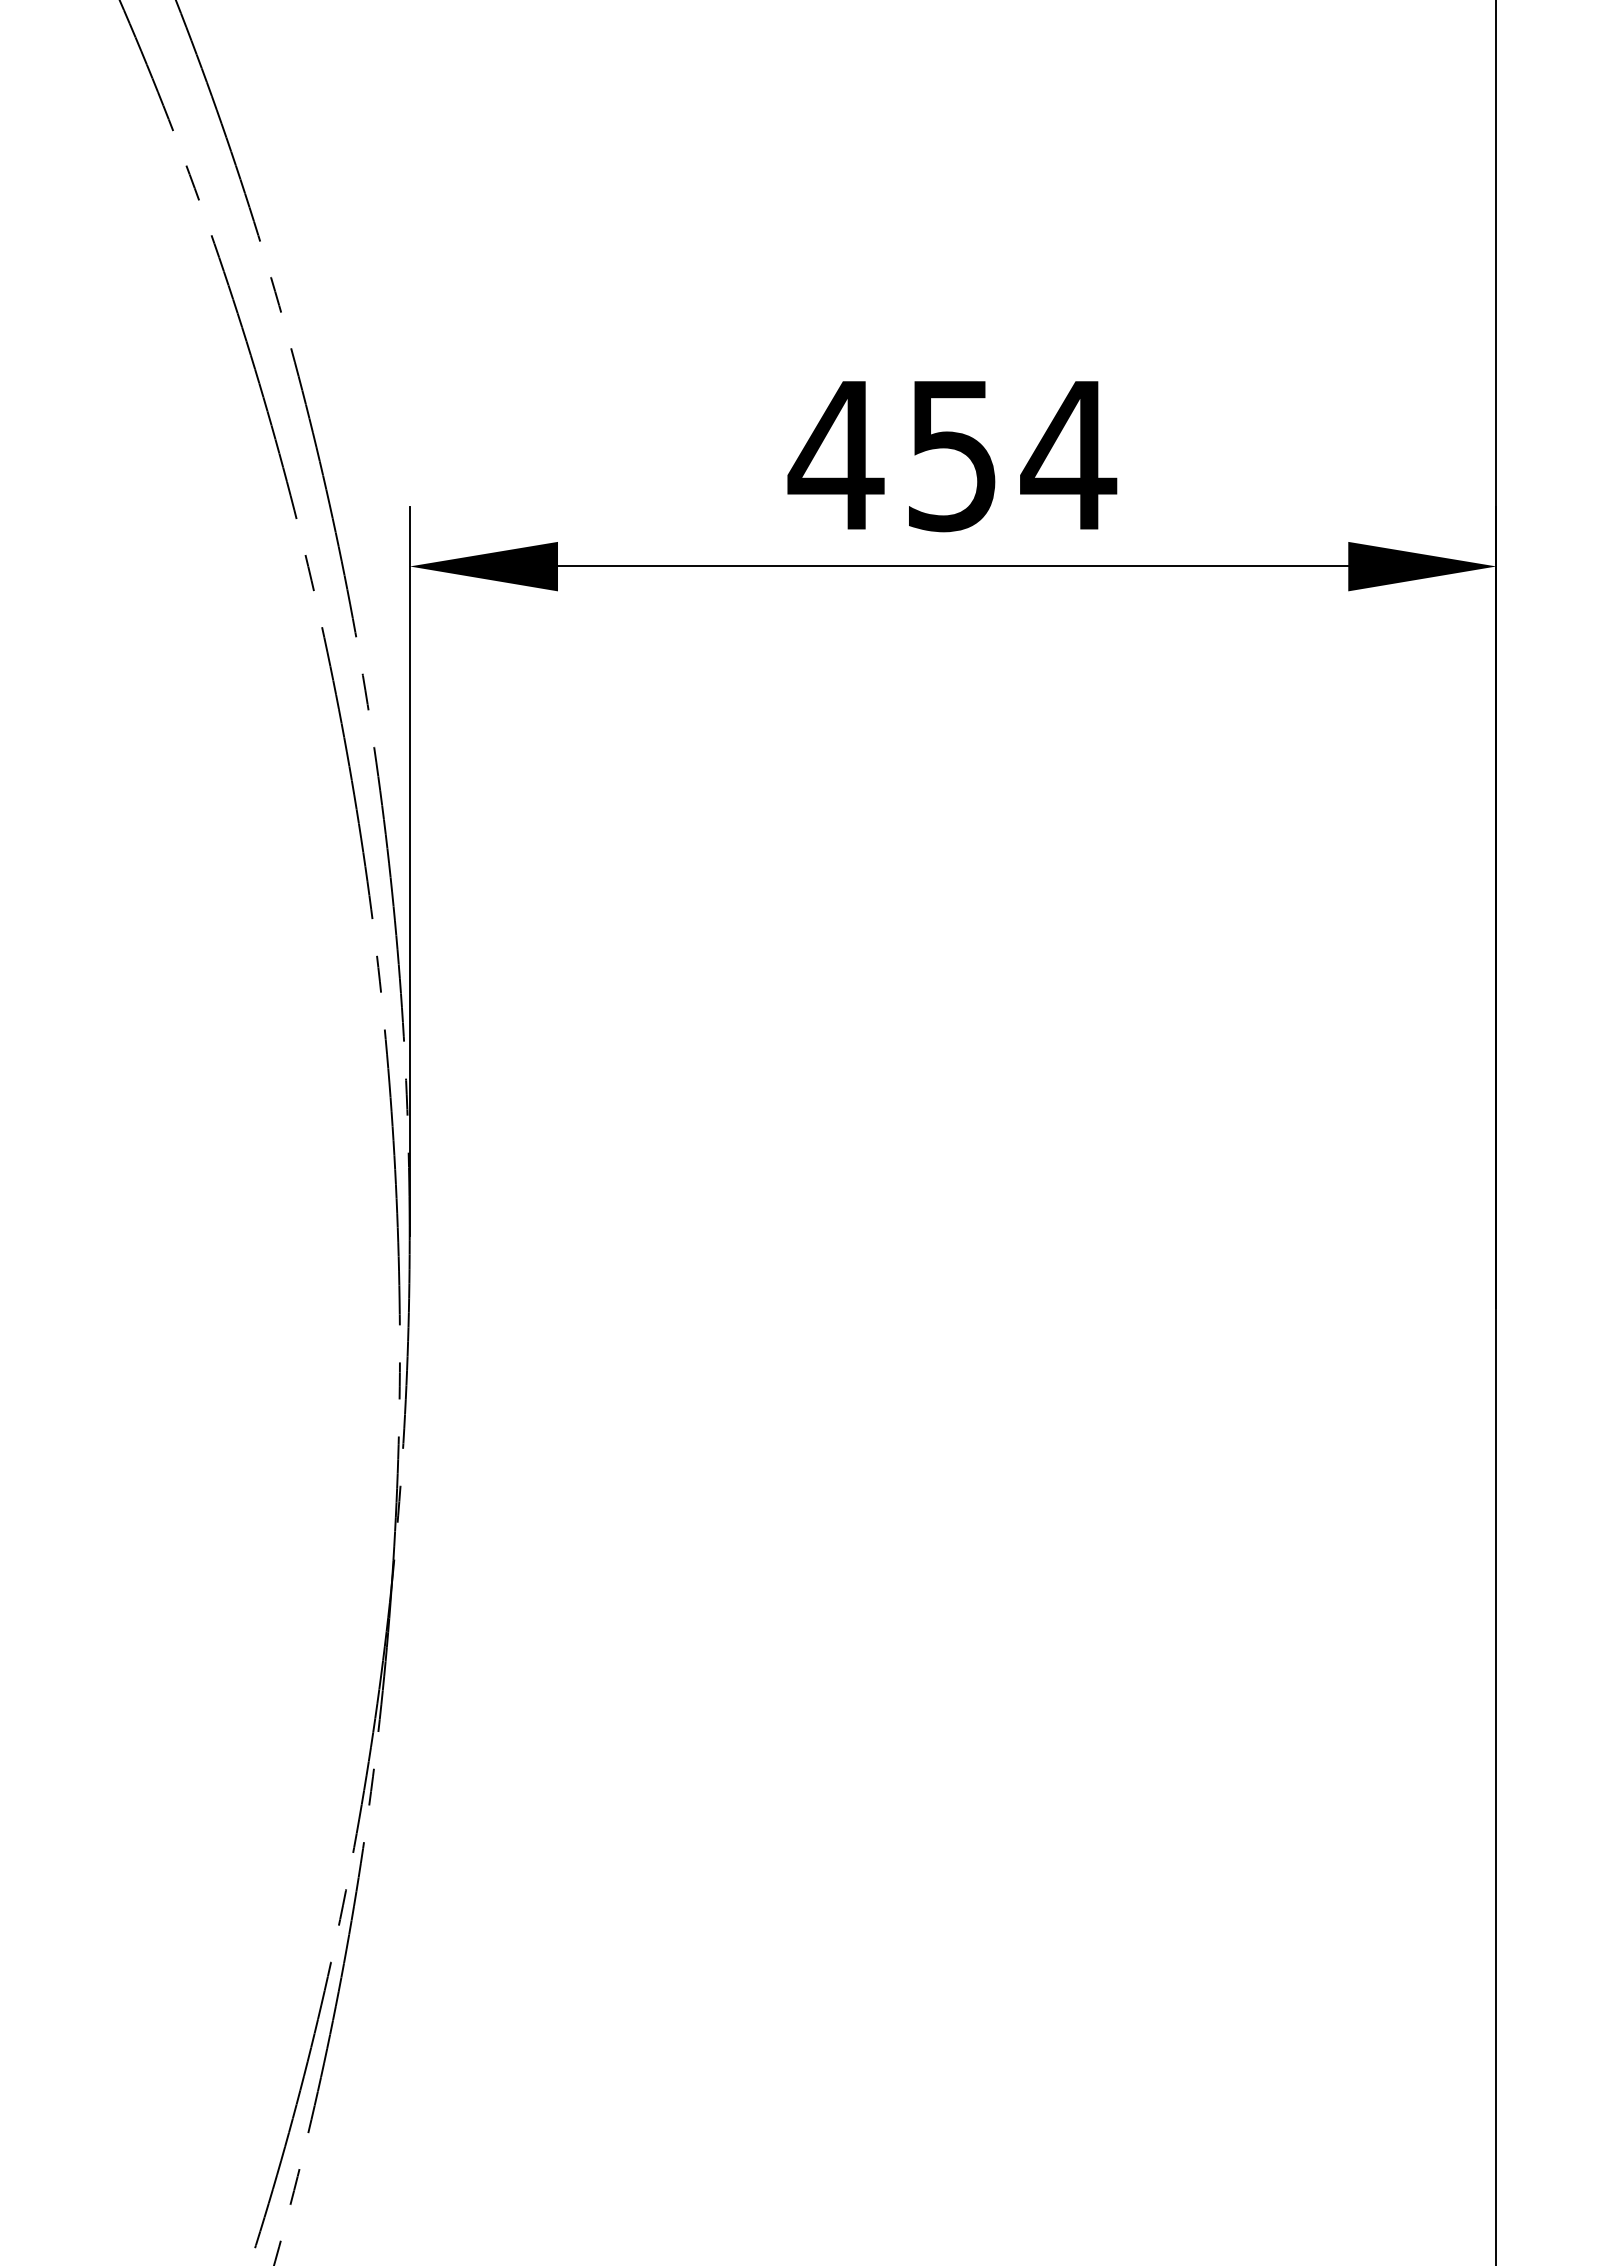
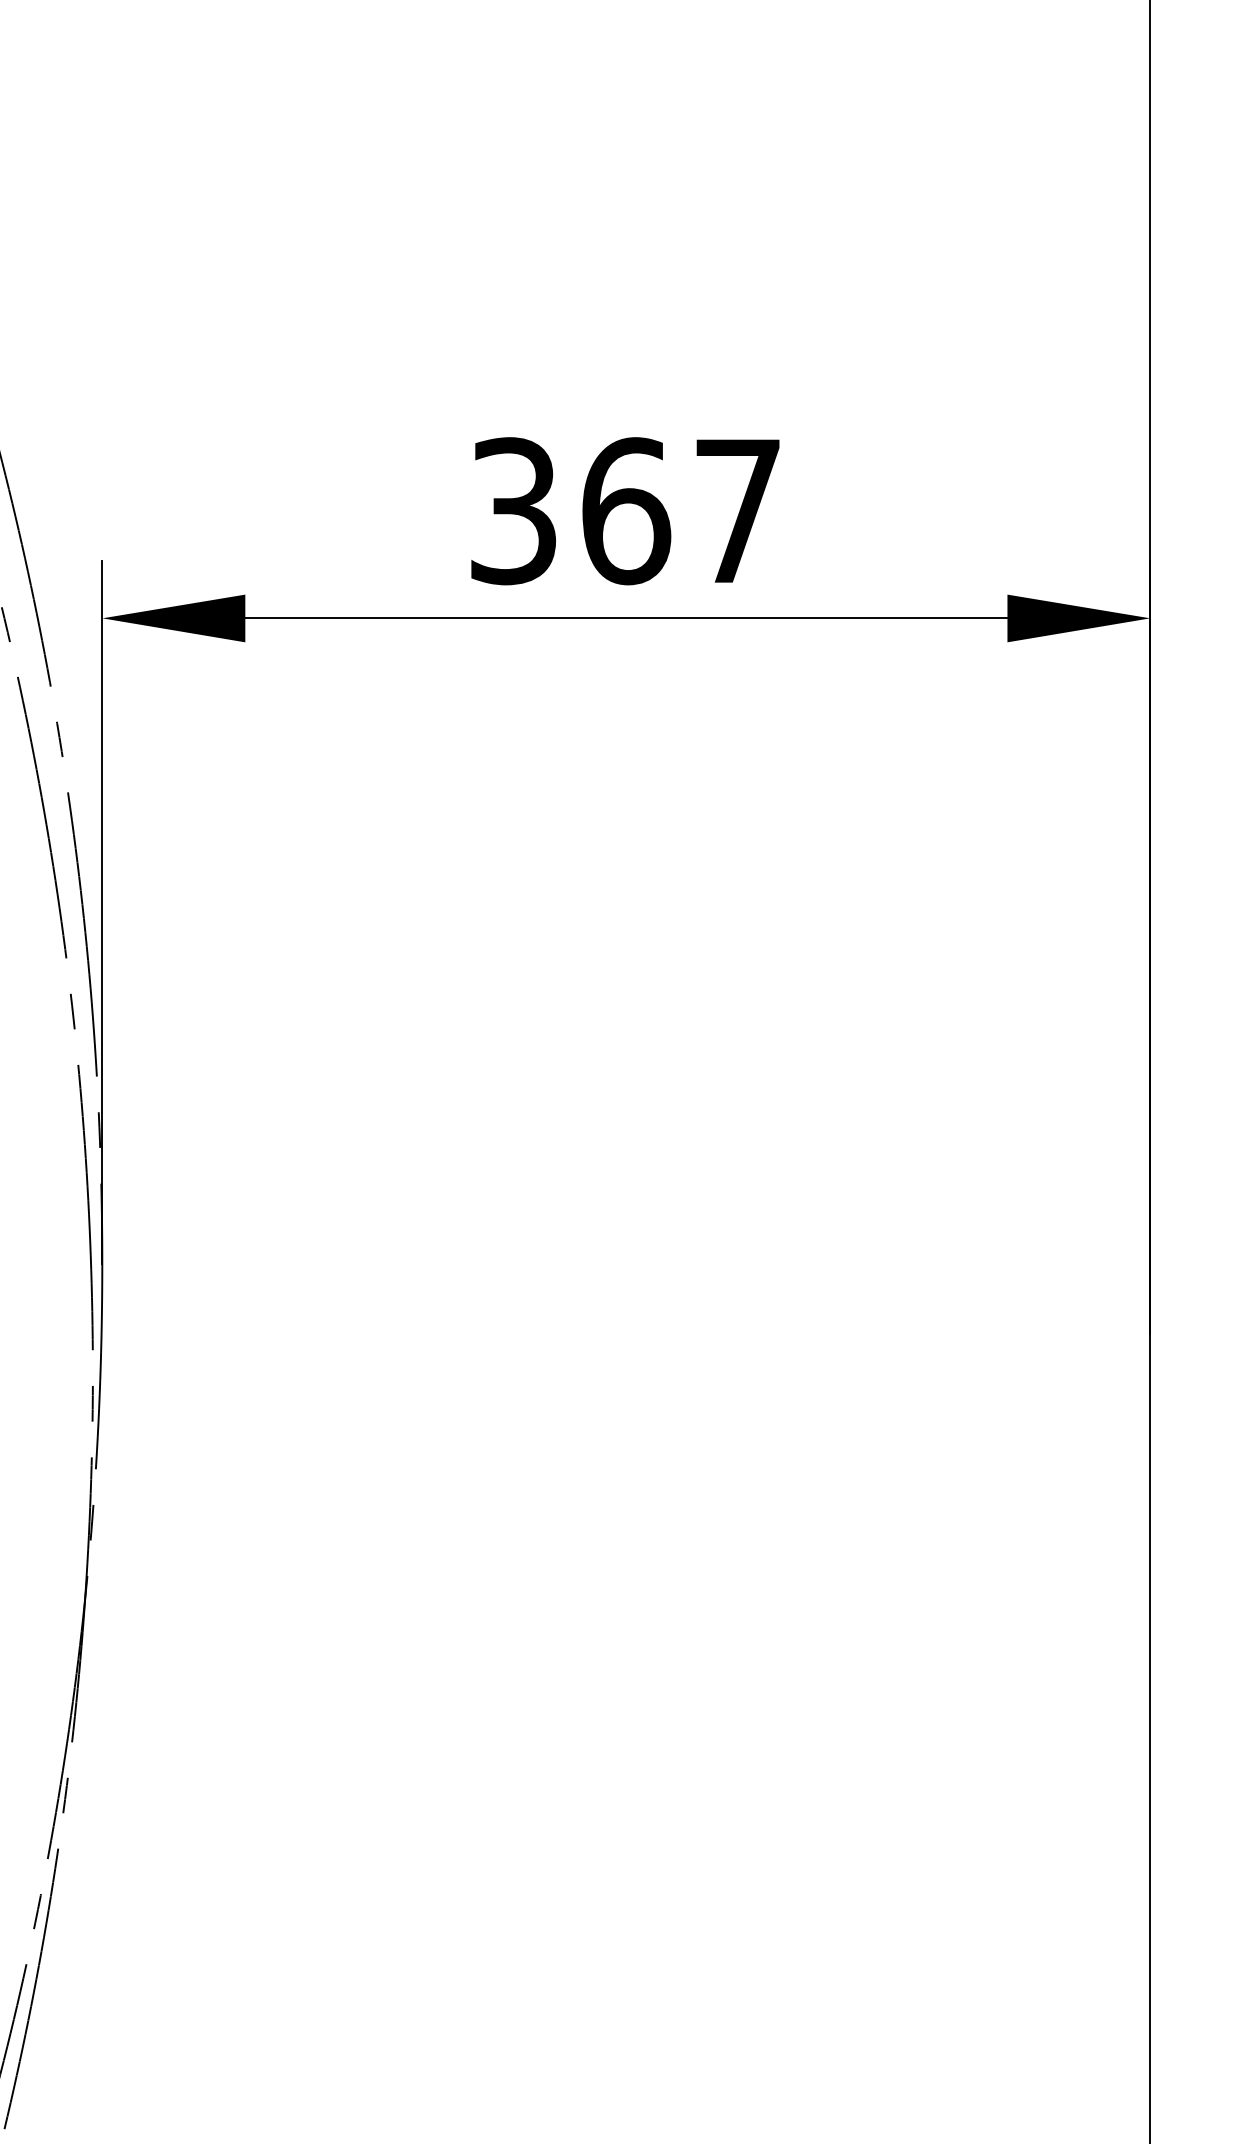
text: (952, 455) -> (625, 511), 454 -> 367

